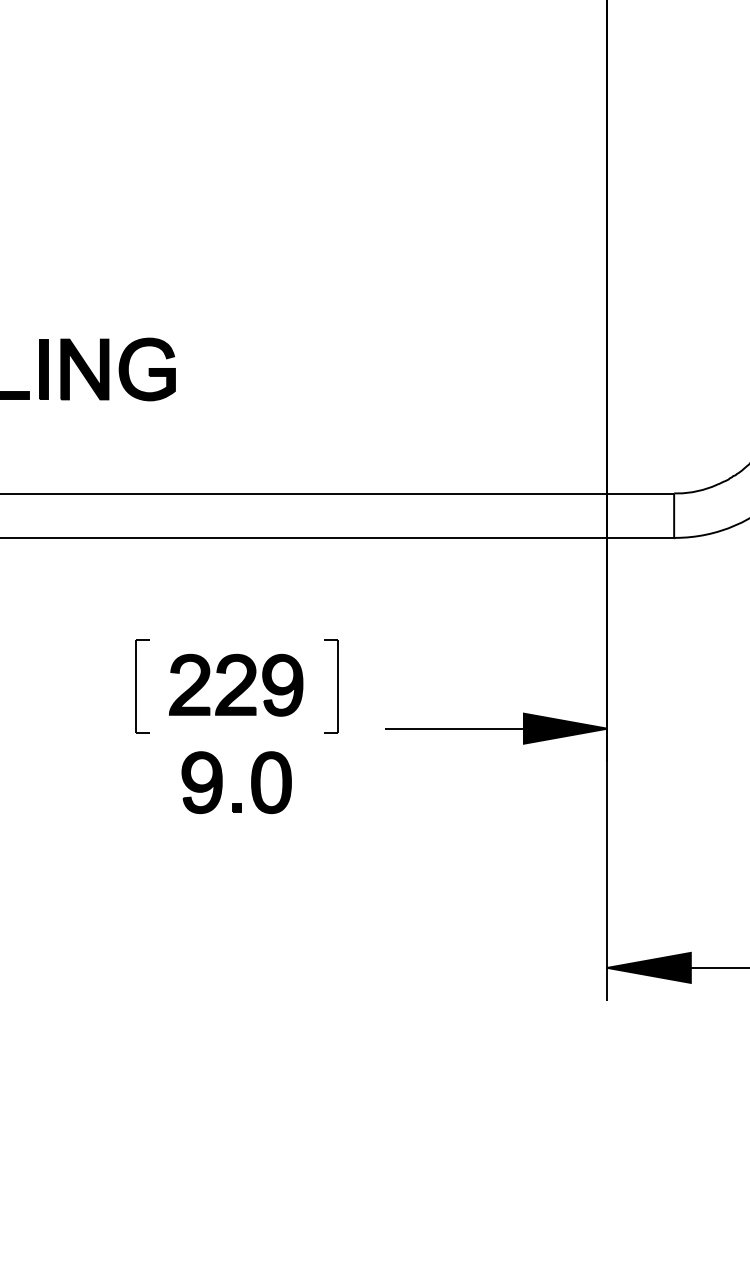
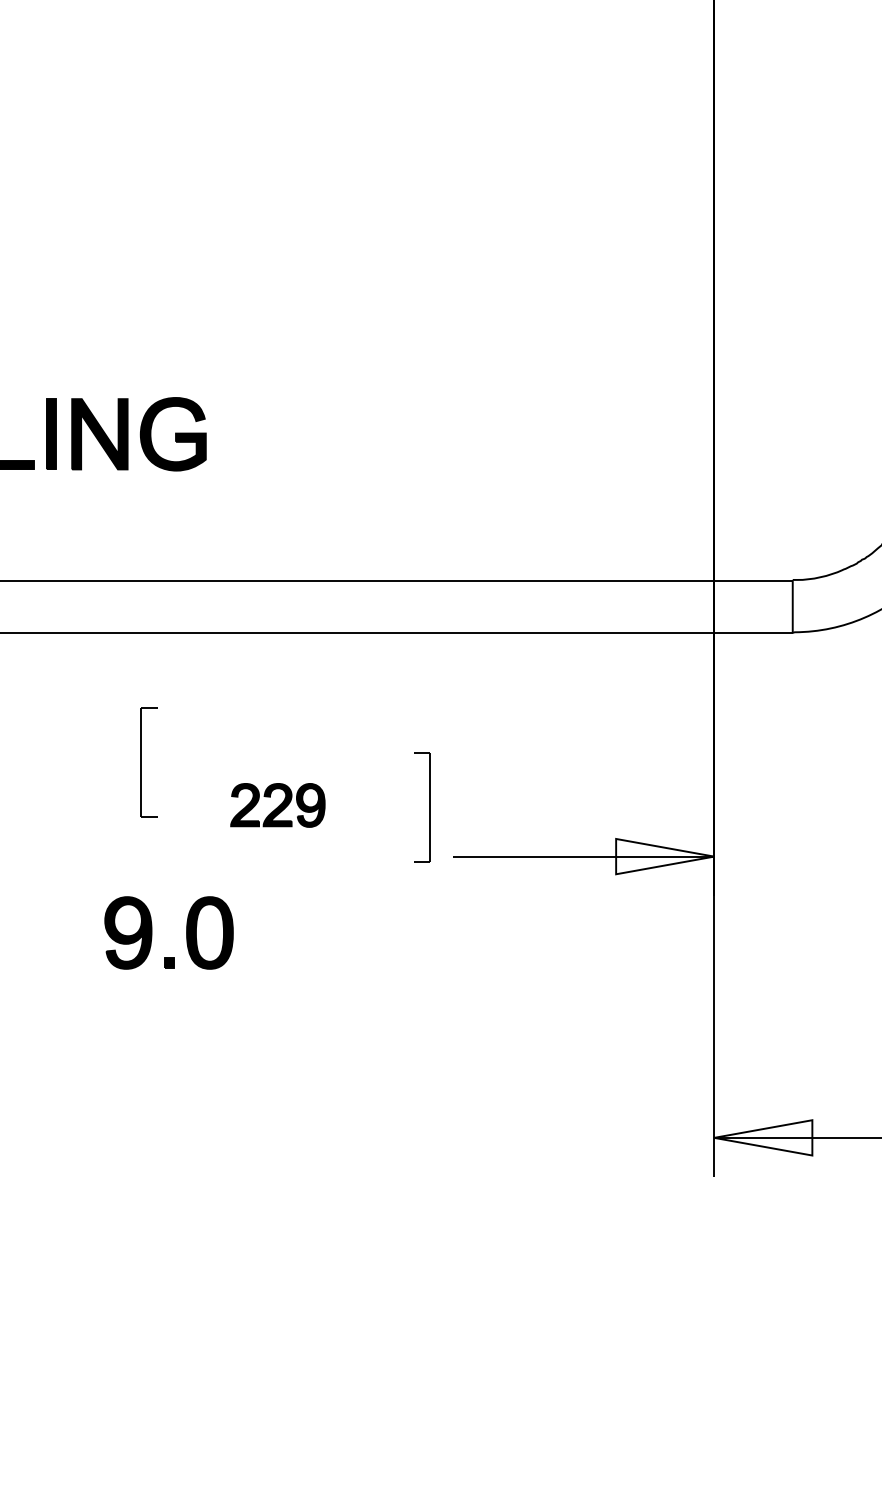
part: (236, 684) -> (278, 804), size x0.6
part: (142, 686) -> (148, 762), moved
part: (331, 686) -> (422, 806), moved
fill: (565, 728) -> (664, 856), removed
part: (222, 782) -> (152, 932), moved
fill: (648, 967) -> (762, 1137), removed

